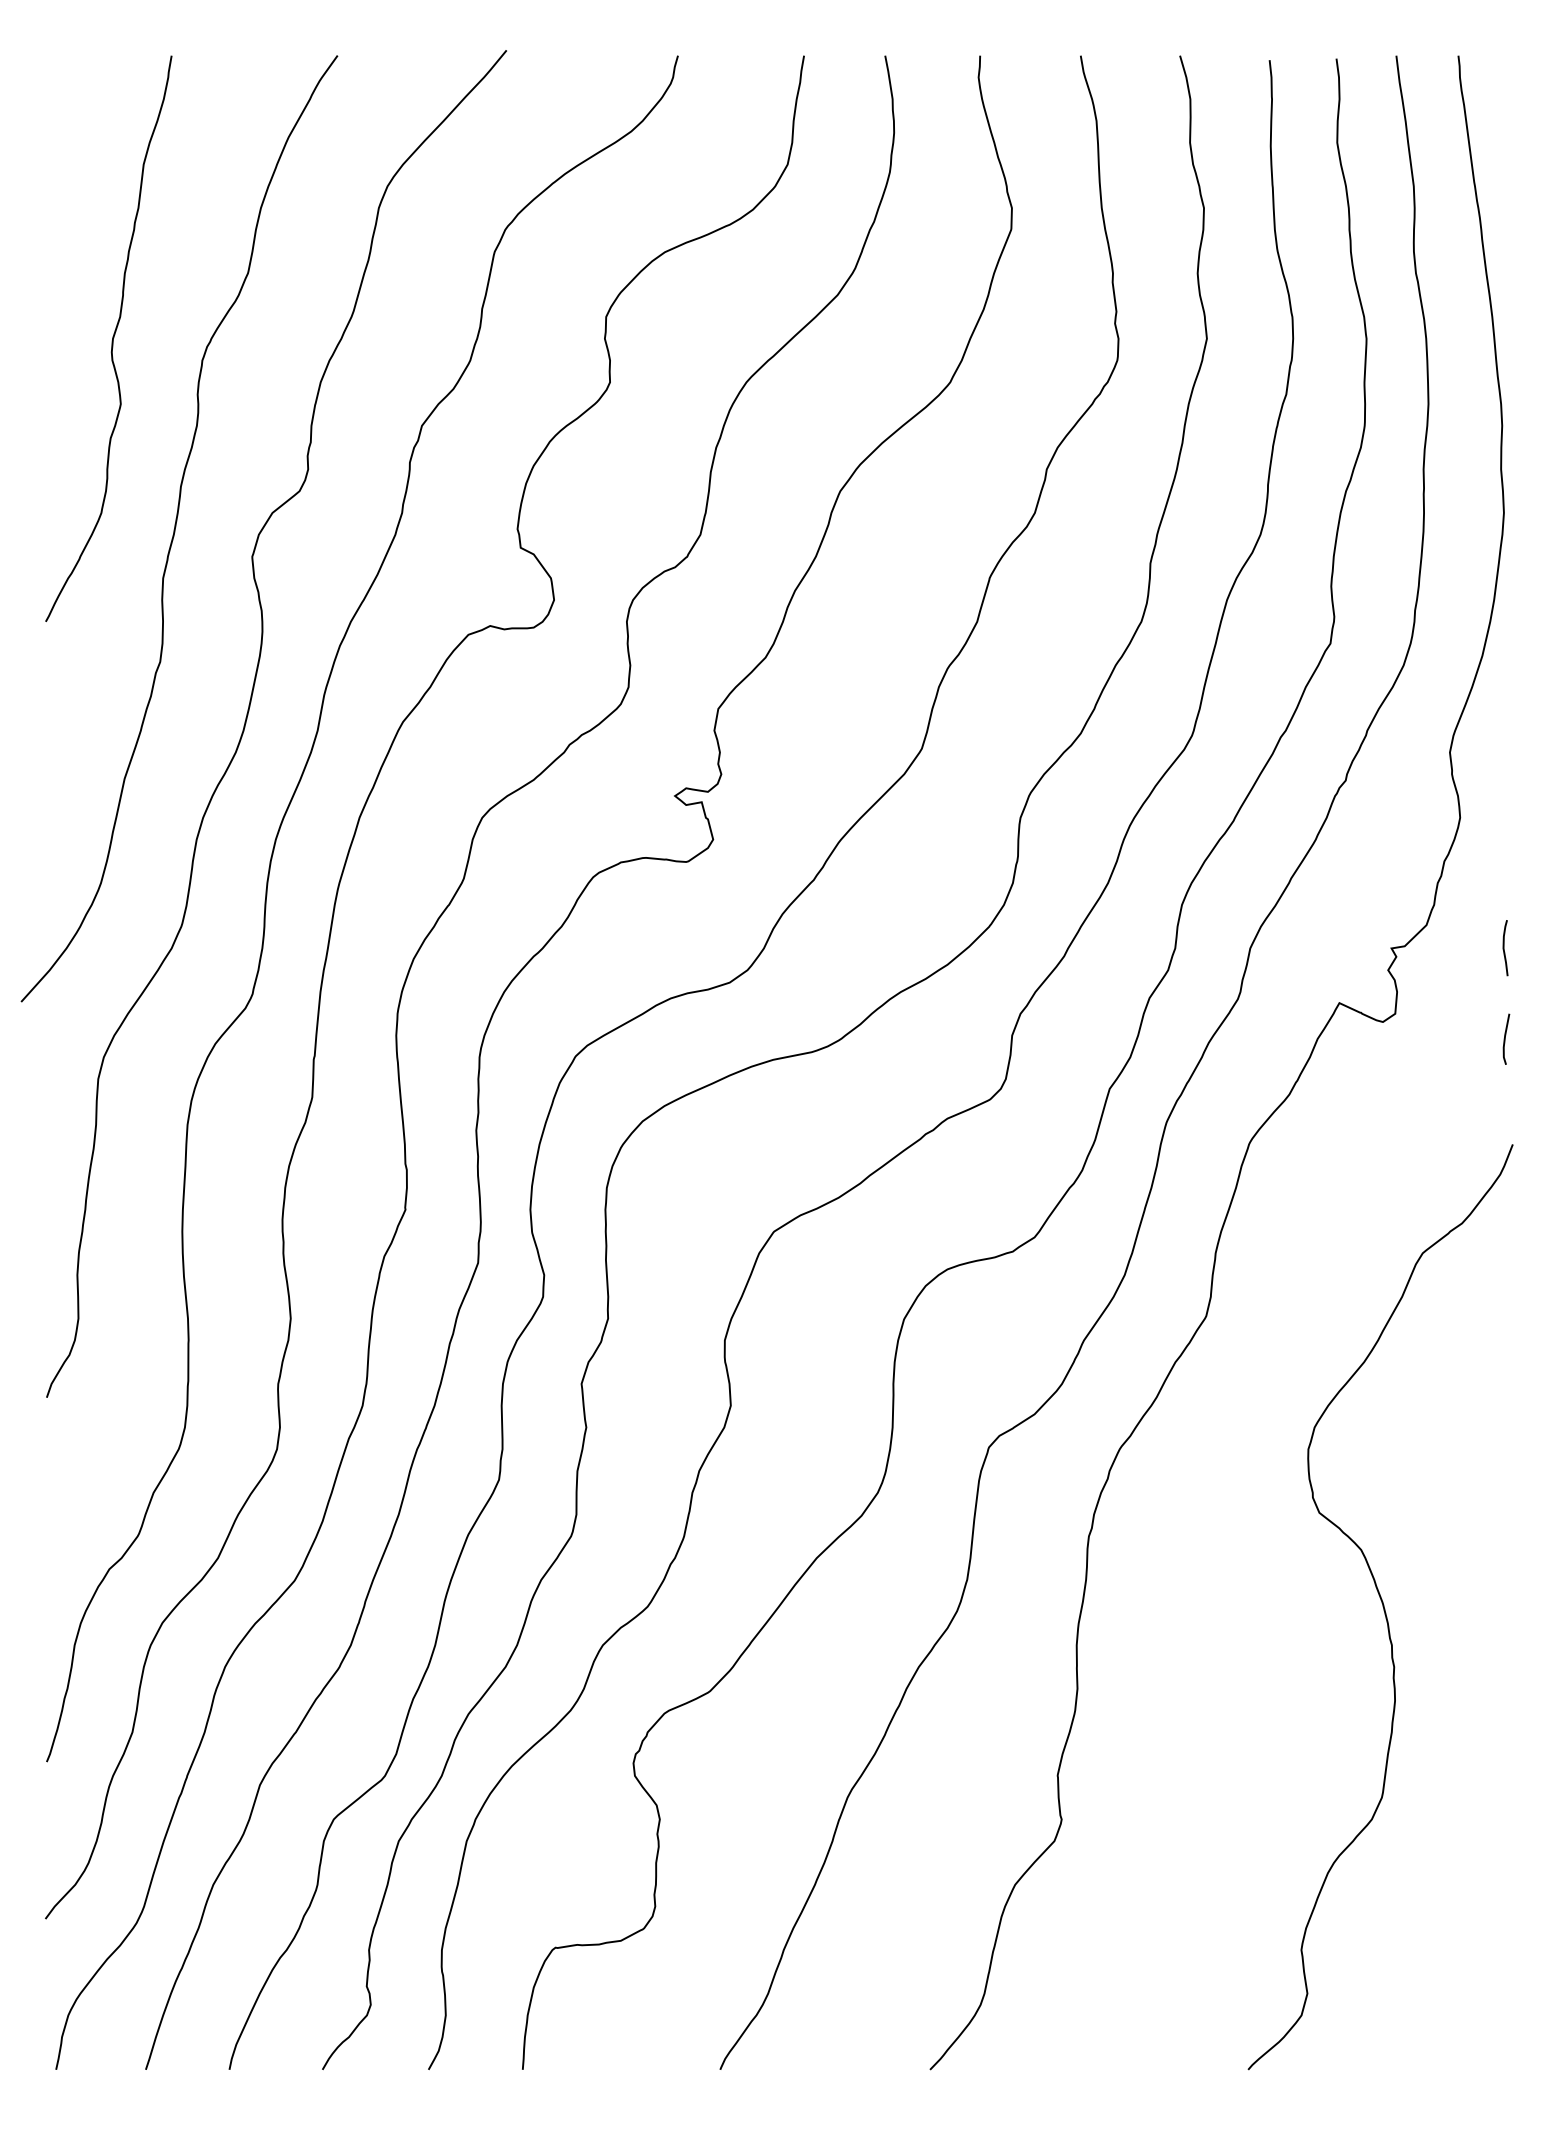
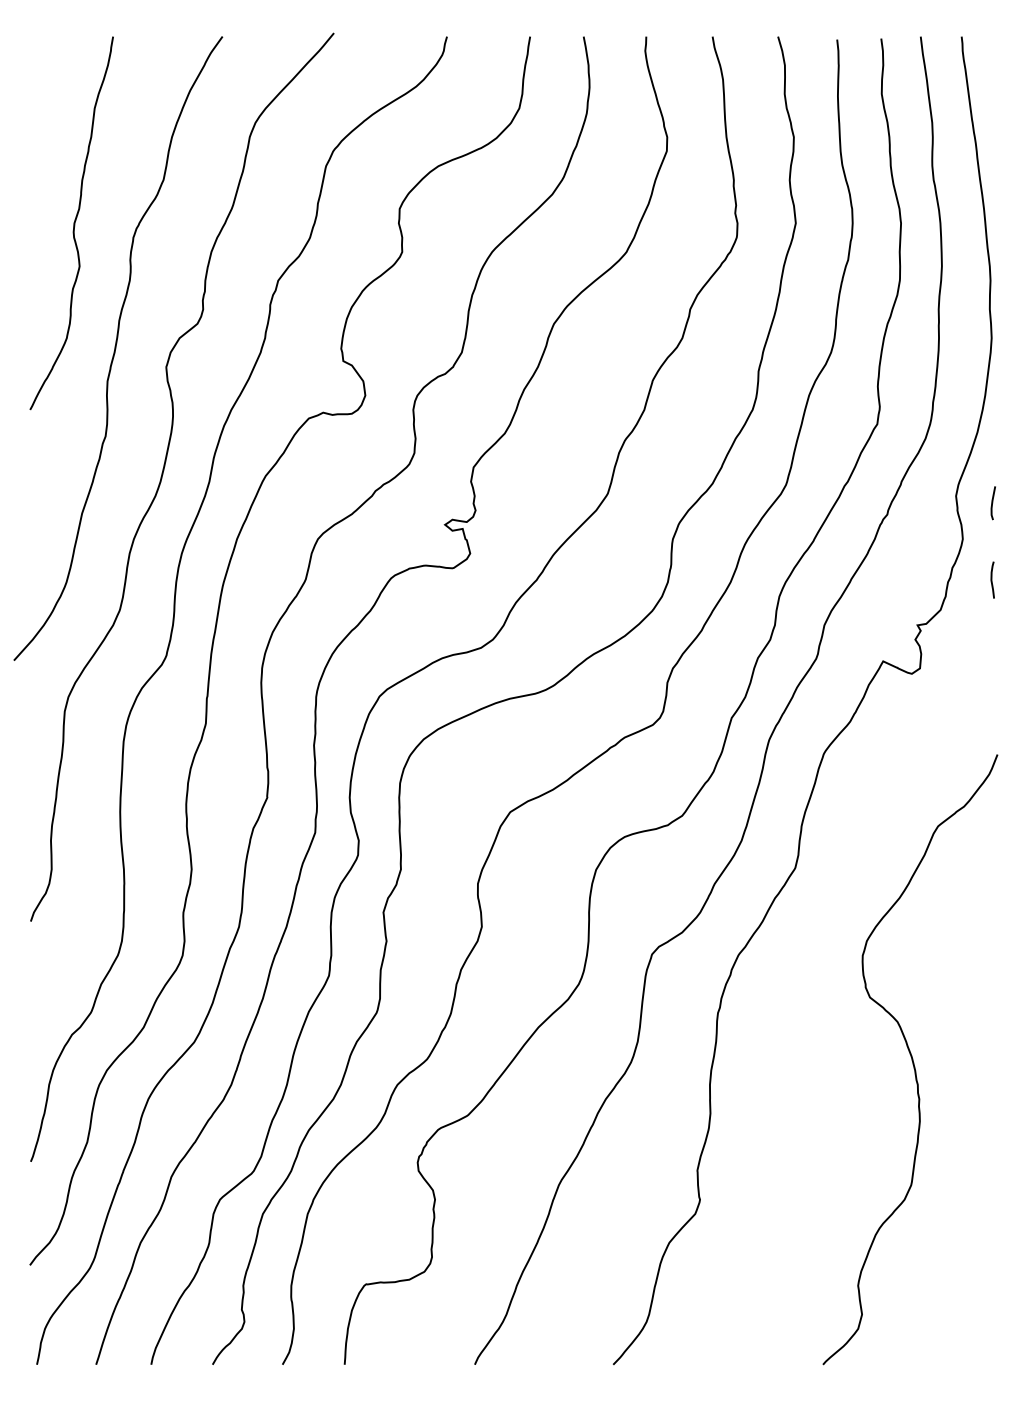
curve: (1505, 947) -> (992, 579), moved
line: (1505, 1039) -> (992, 503), moved

